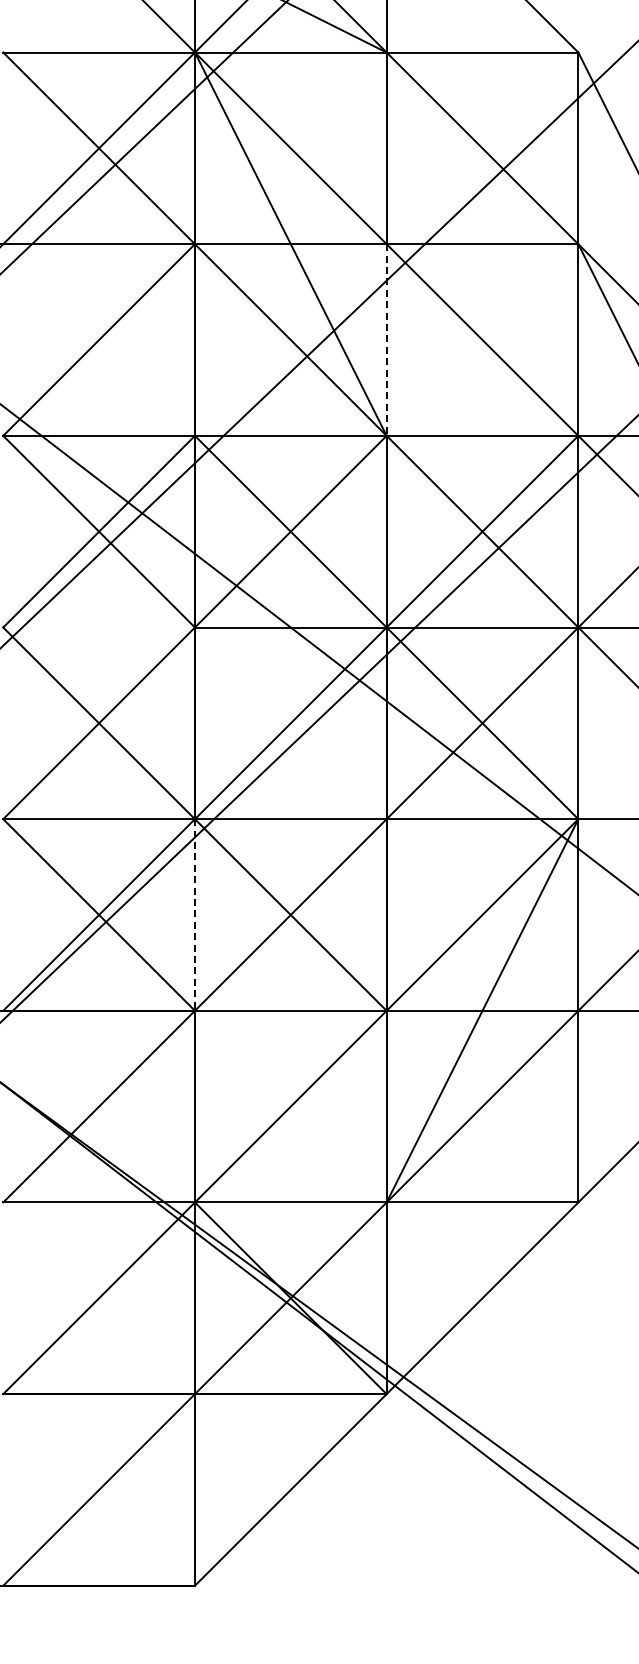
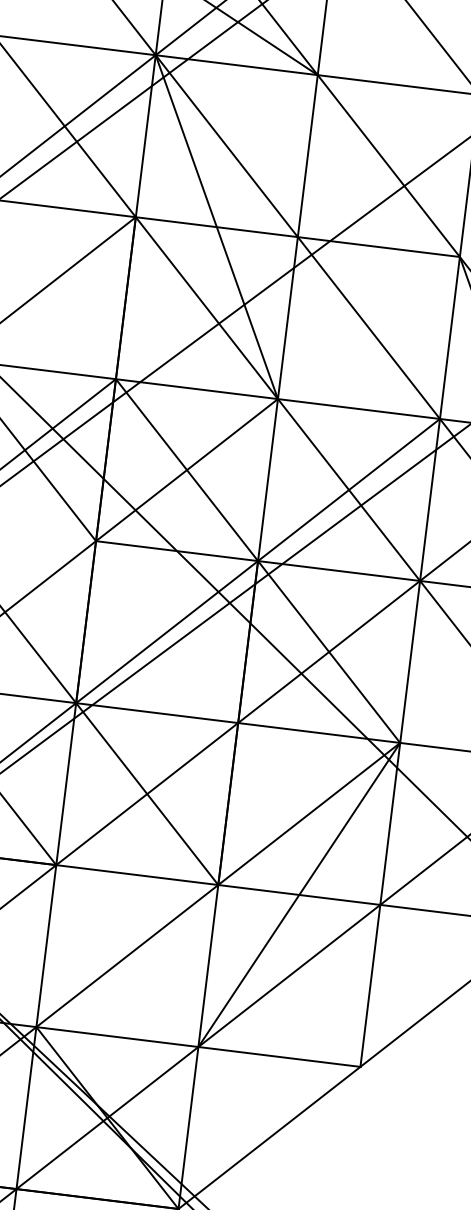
line: (386, 340) -> (287, 318), dashed -> solid
line: (194, 914) -> (65, 783), dashed -> solid

